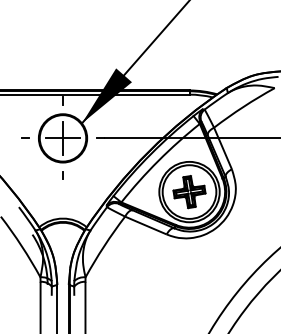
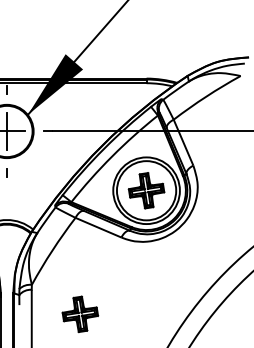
part: (129, 304) -> (80, 314), added

